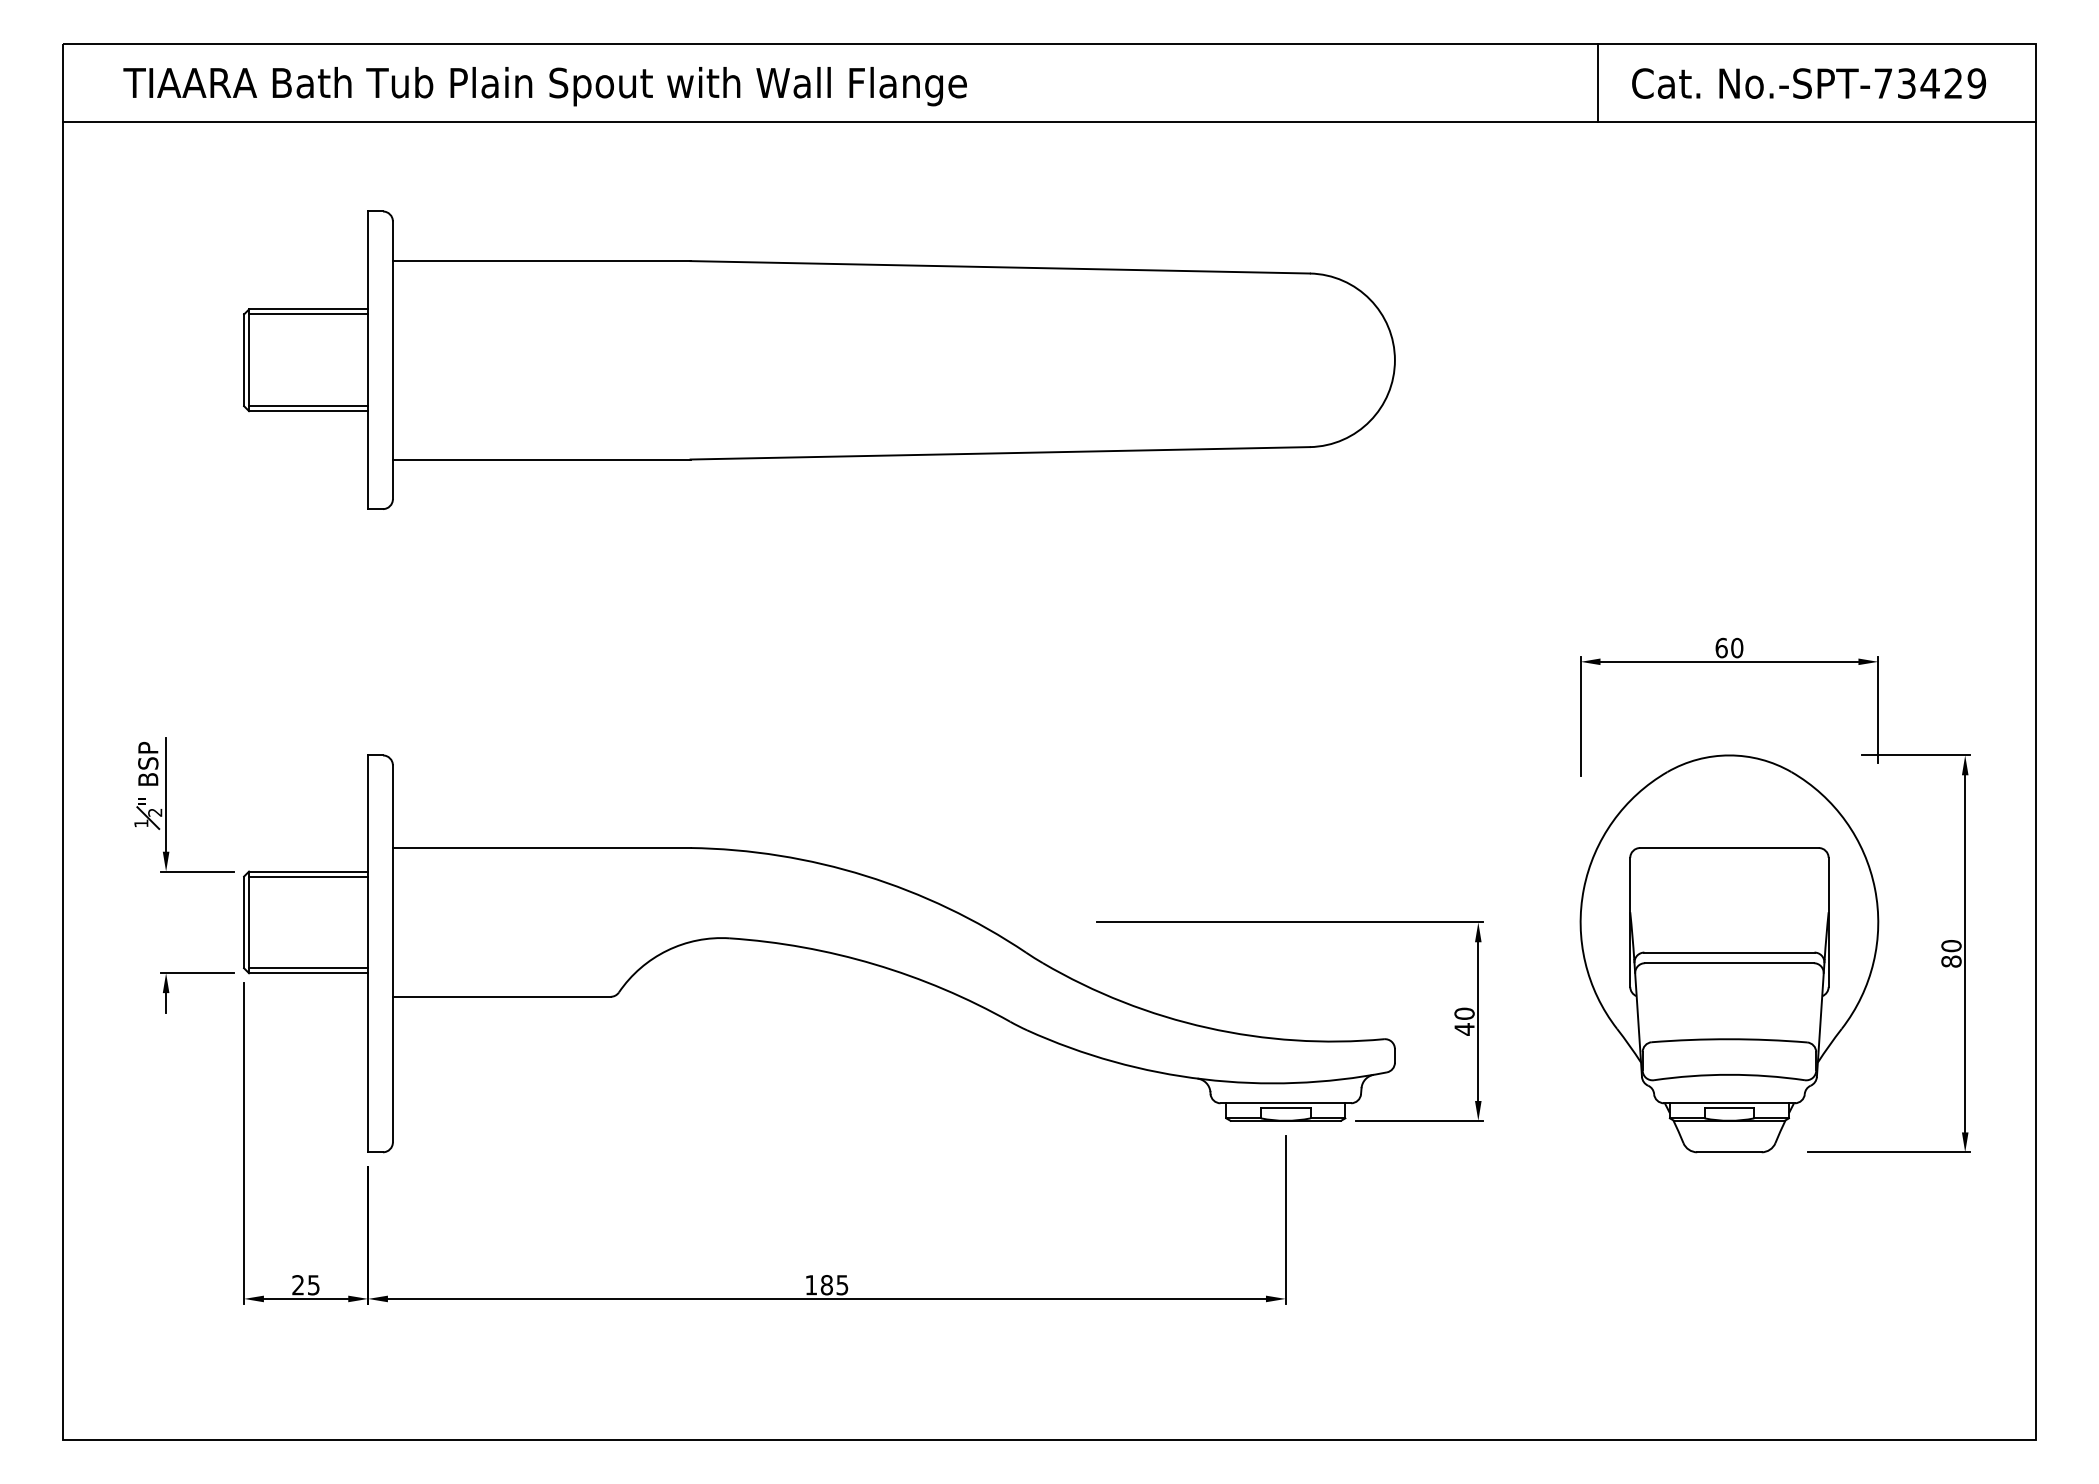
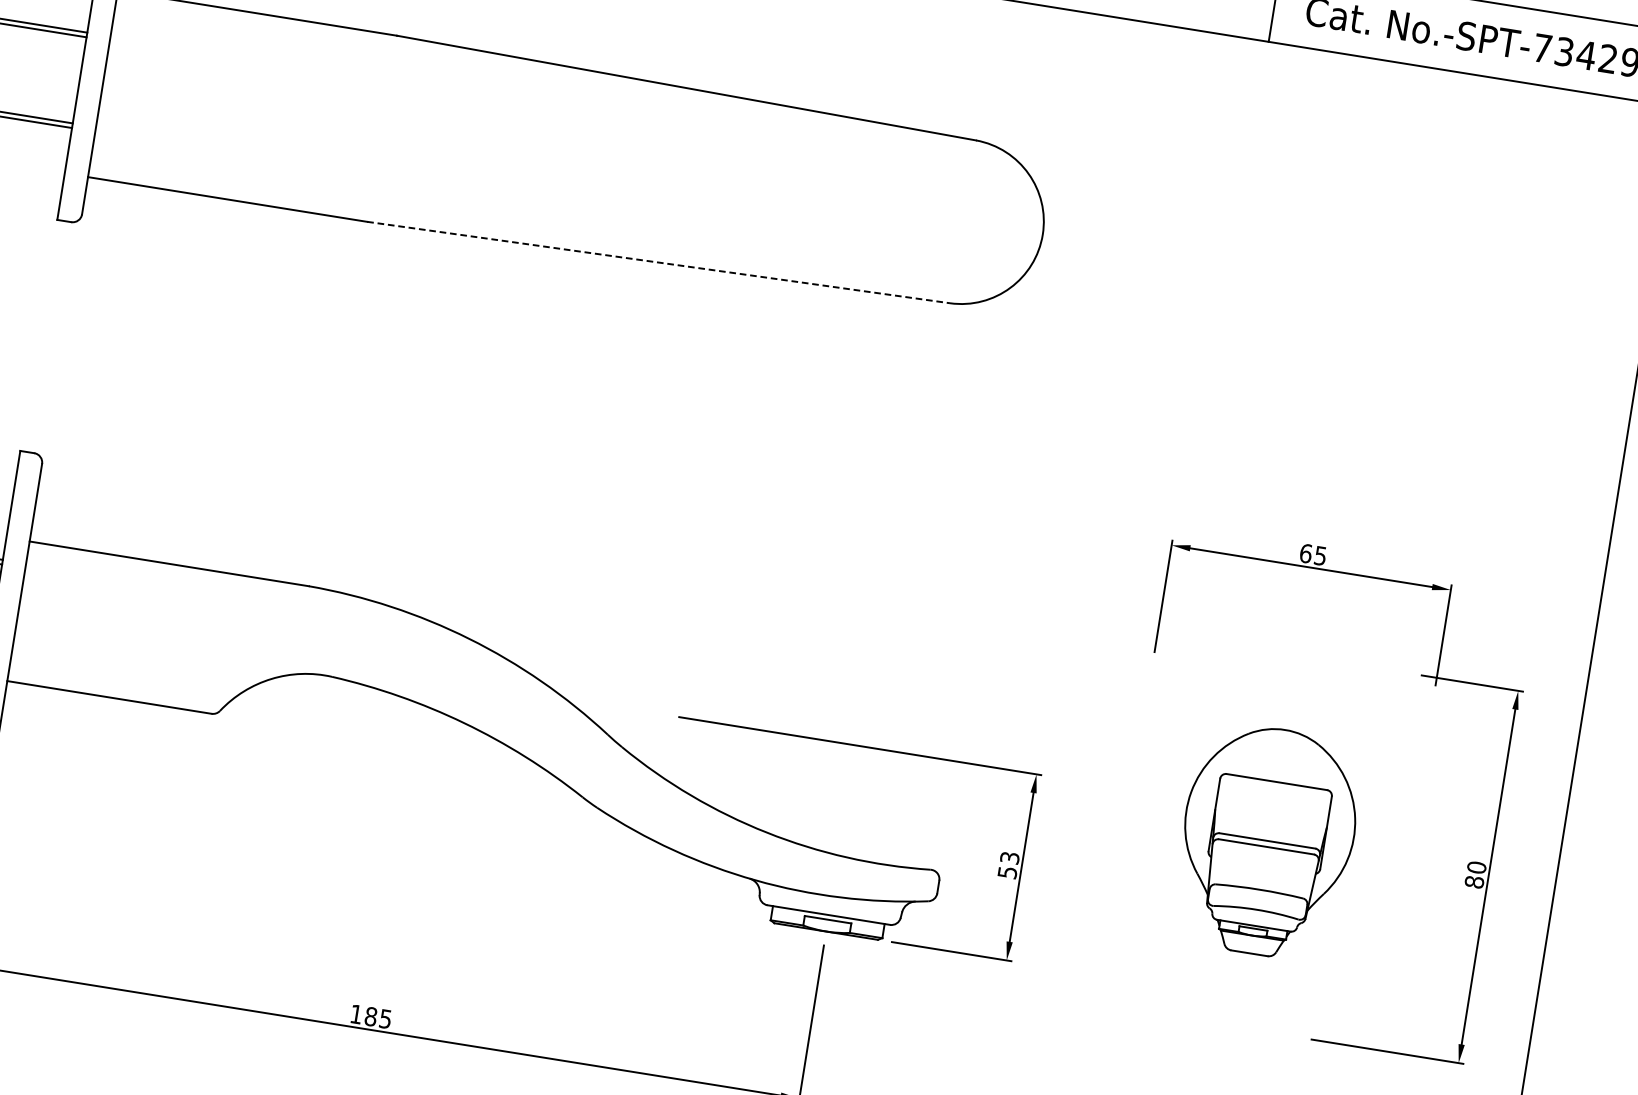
line: (1000, 453) -> (658, 262), solid -> dashed
text: (1737, 647) -> (1320, 555), 60 -> 65
part: (1729, 953) -> (1267, 841), size x0.6
text: (1464, 1021) -> (1008, 865), 40 -> 53

